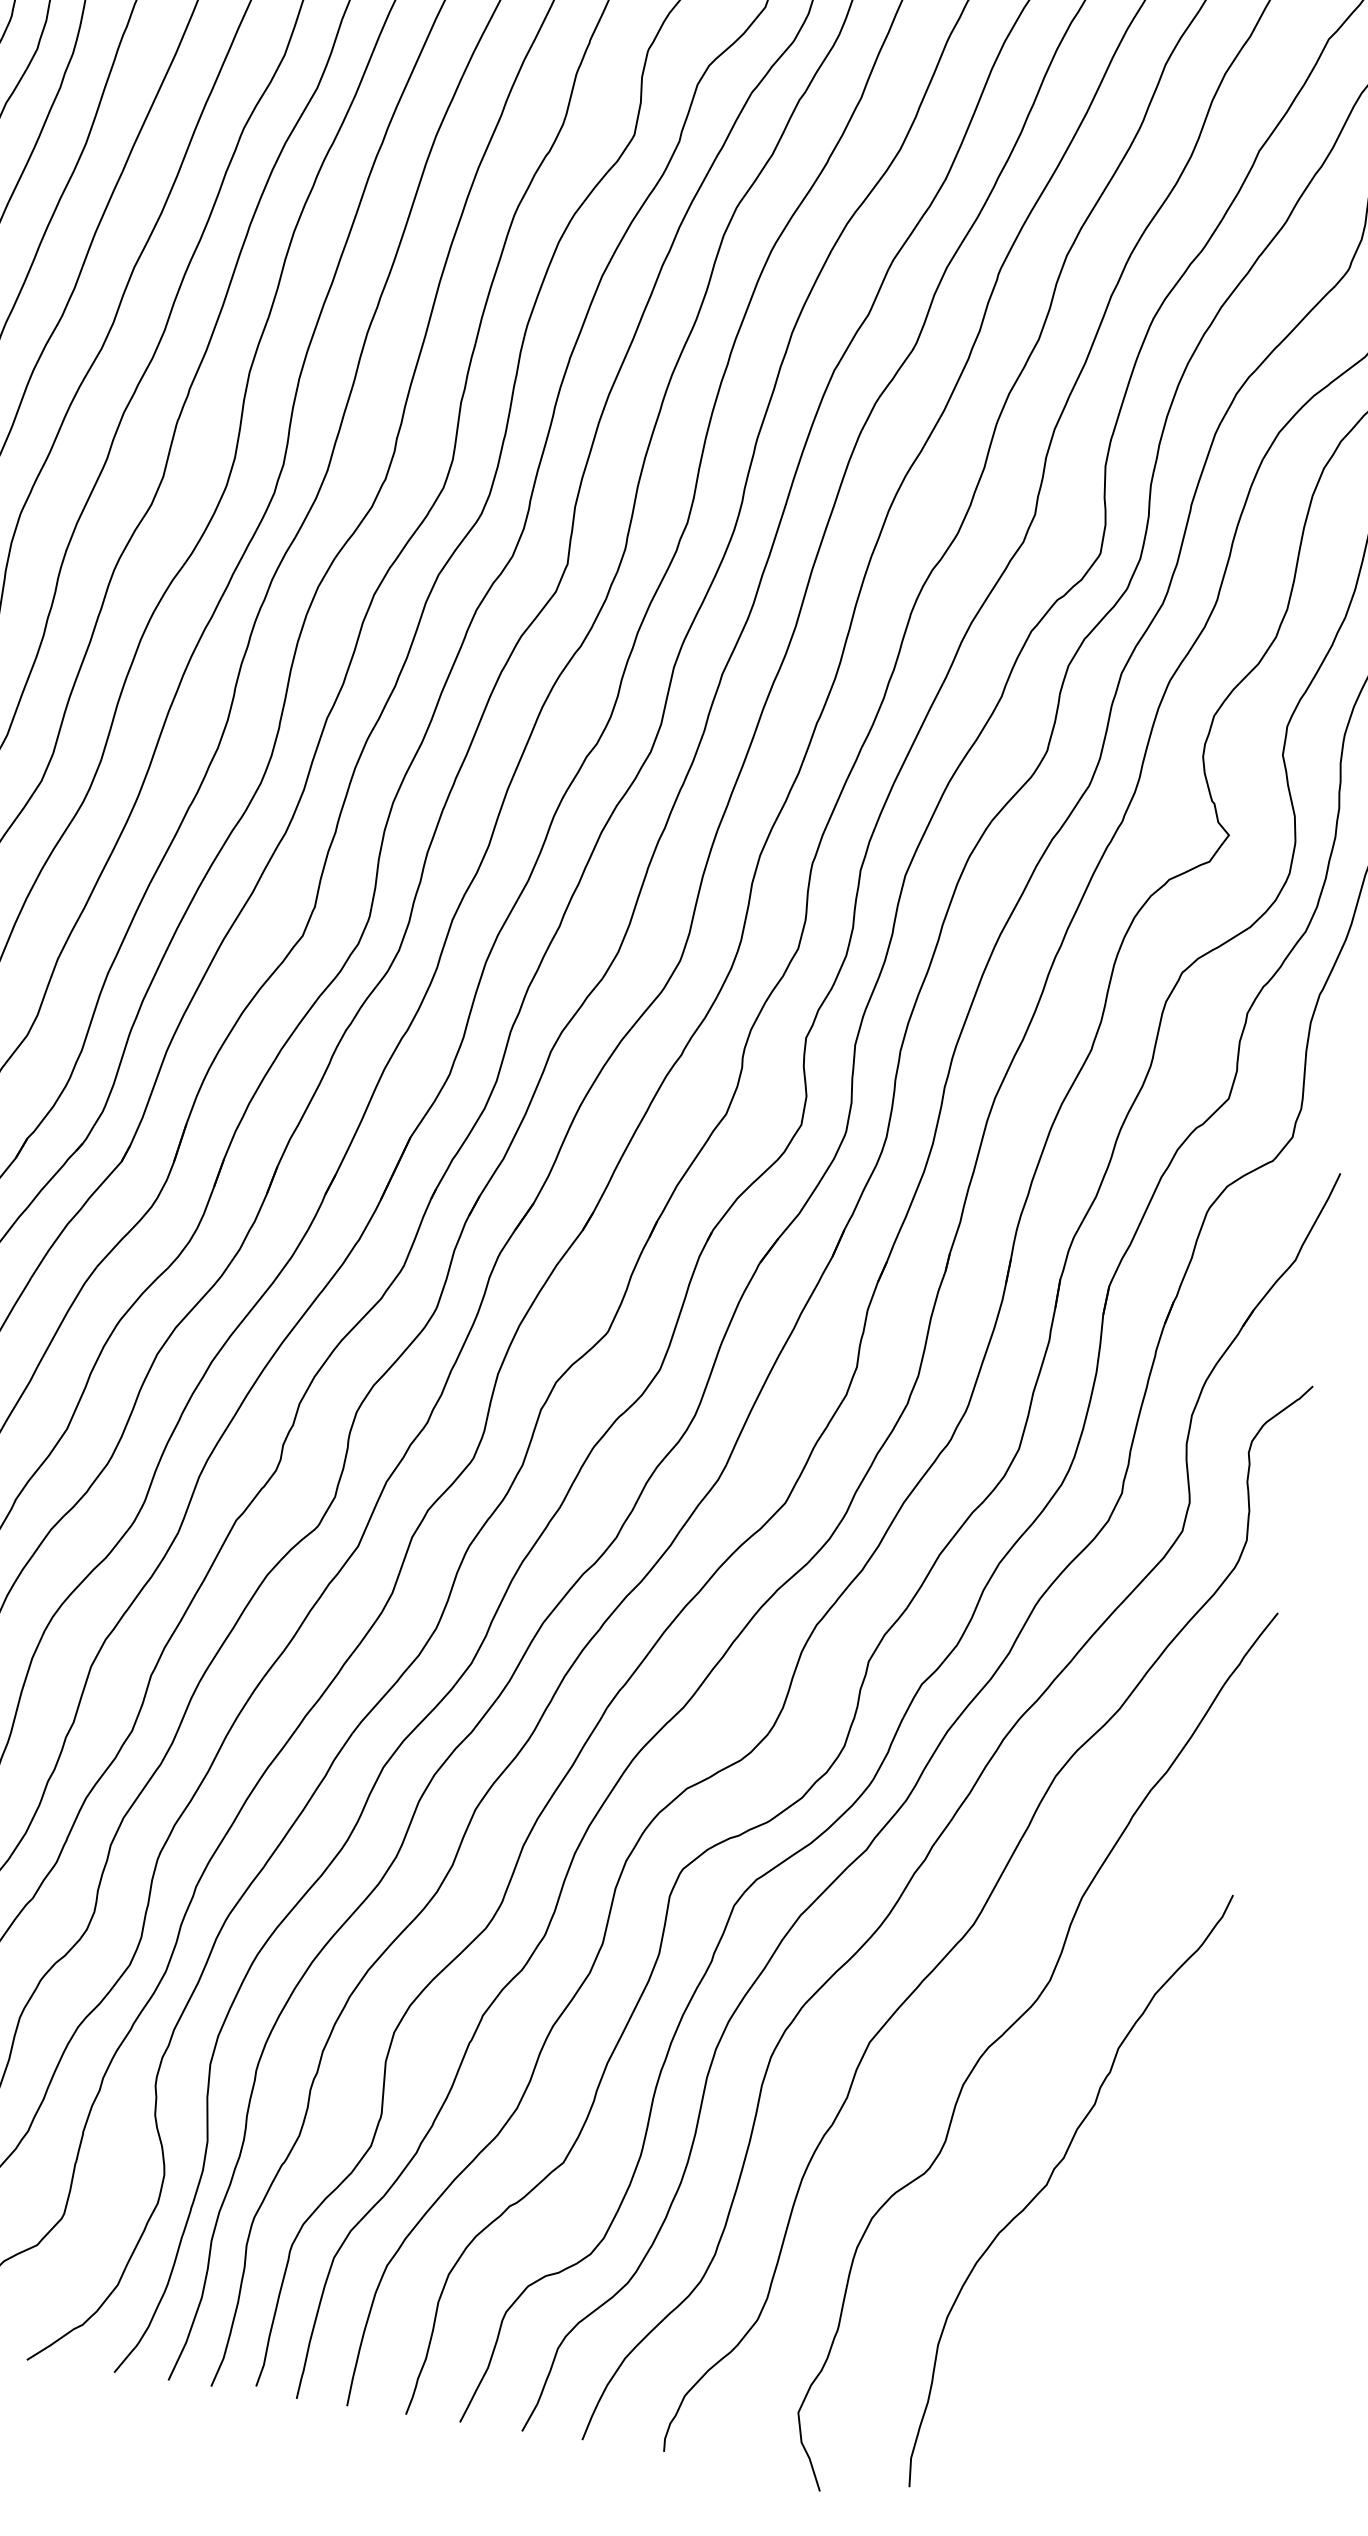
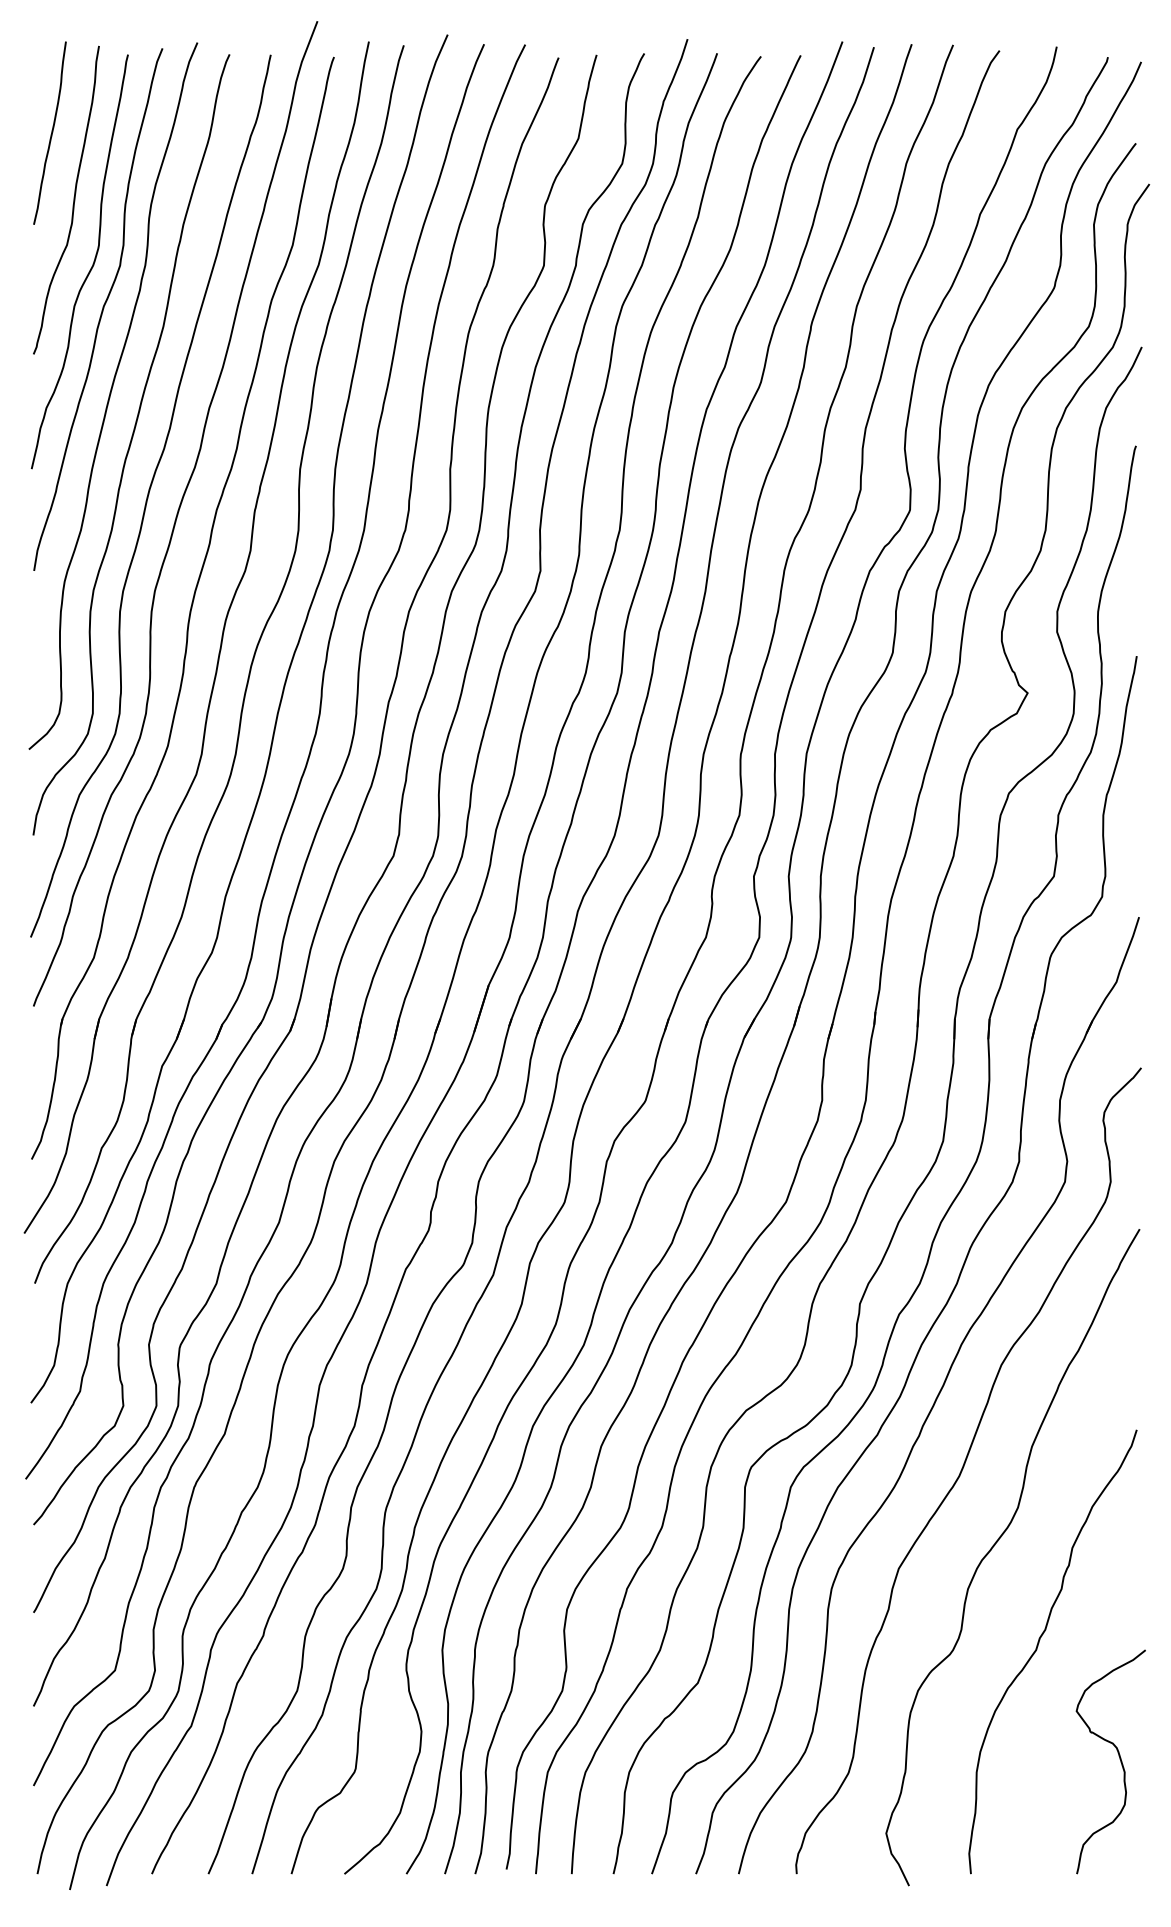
curve: (1141, 2355) -> (1119, 1759), added

